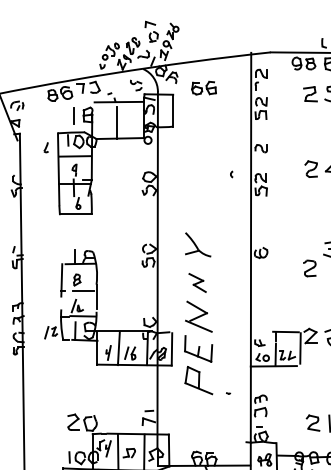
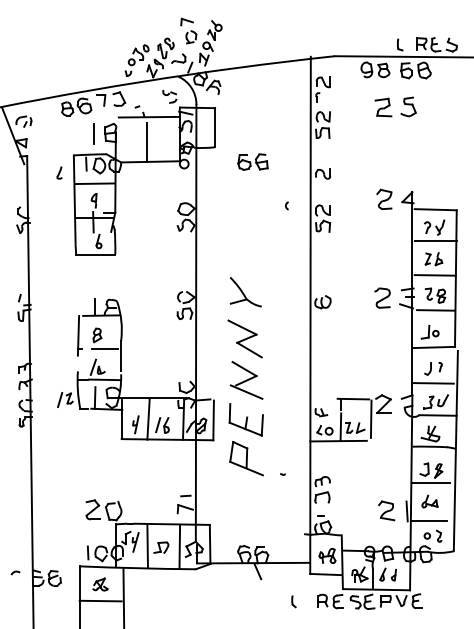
part: (203, 87) -> (252, 161), moved
part: (309, 267) -> (382, 297), moved
part: (197, 282) -> (244, 338), size x1.67

